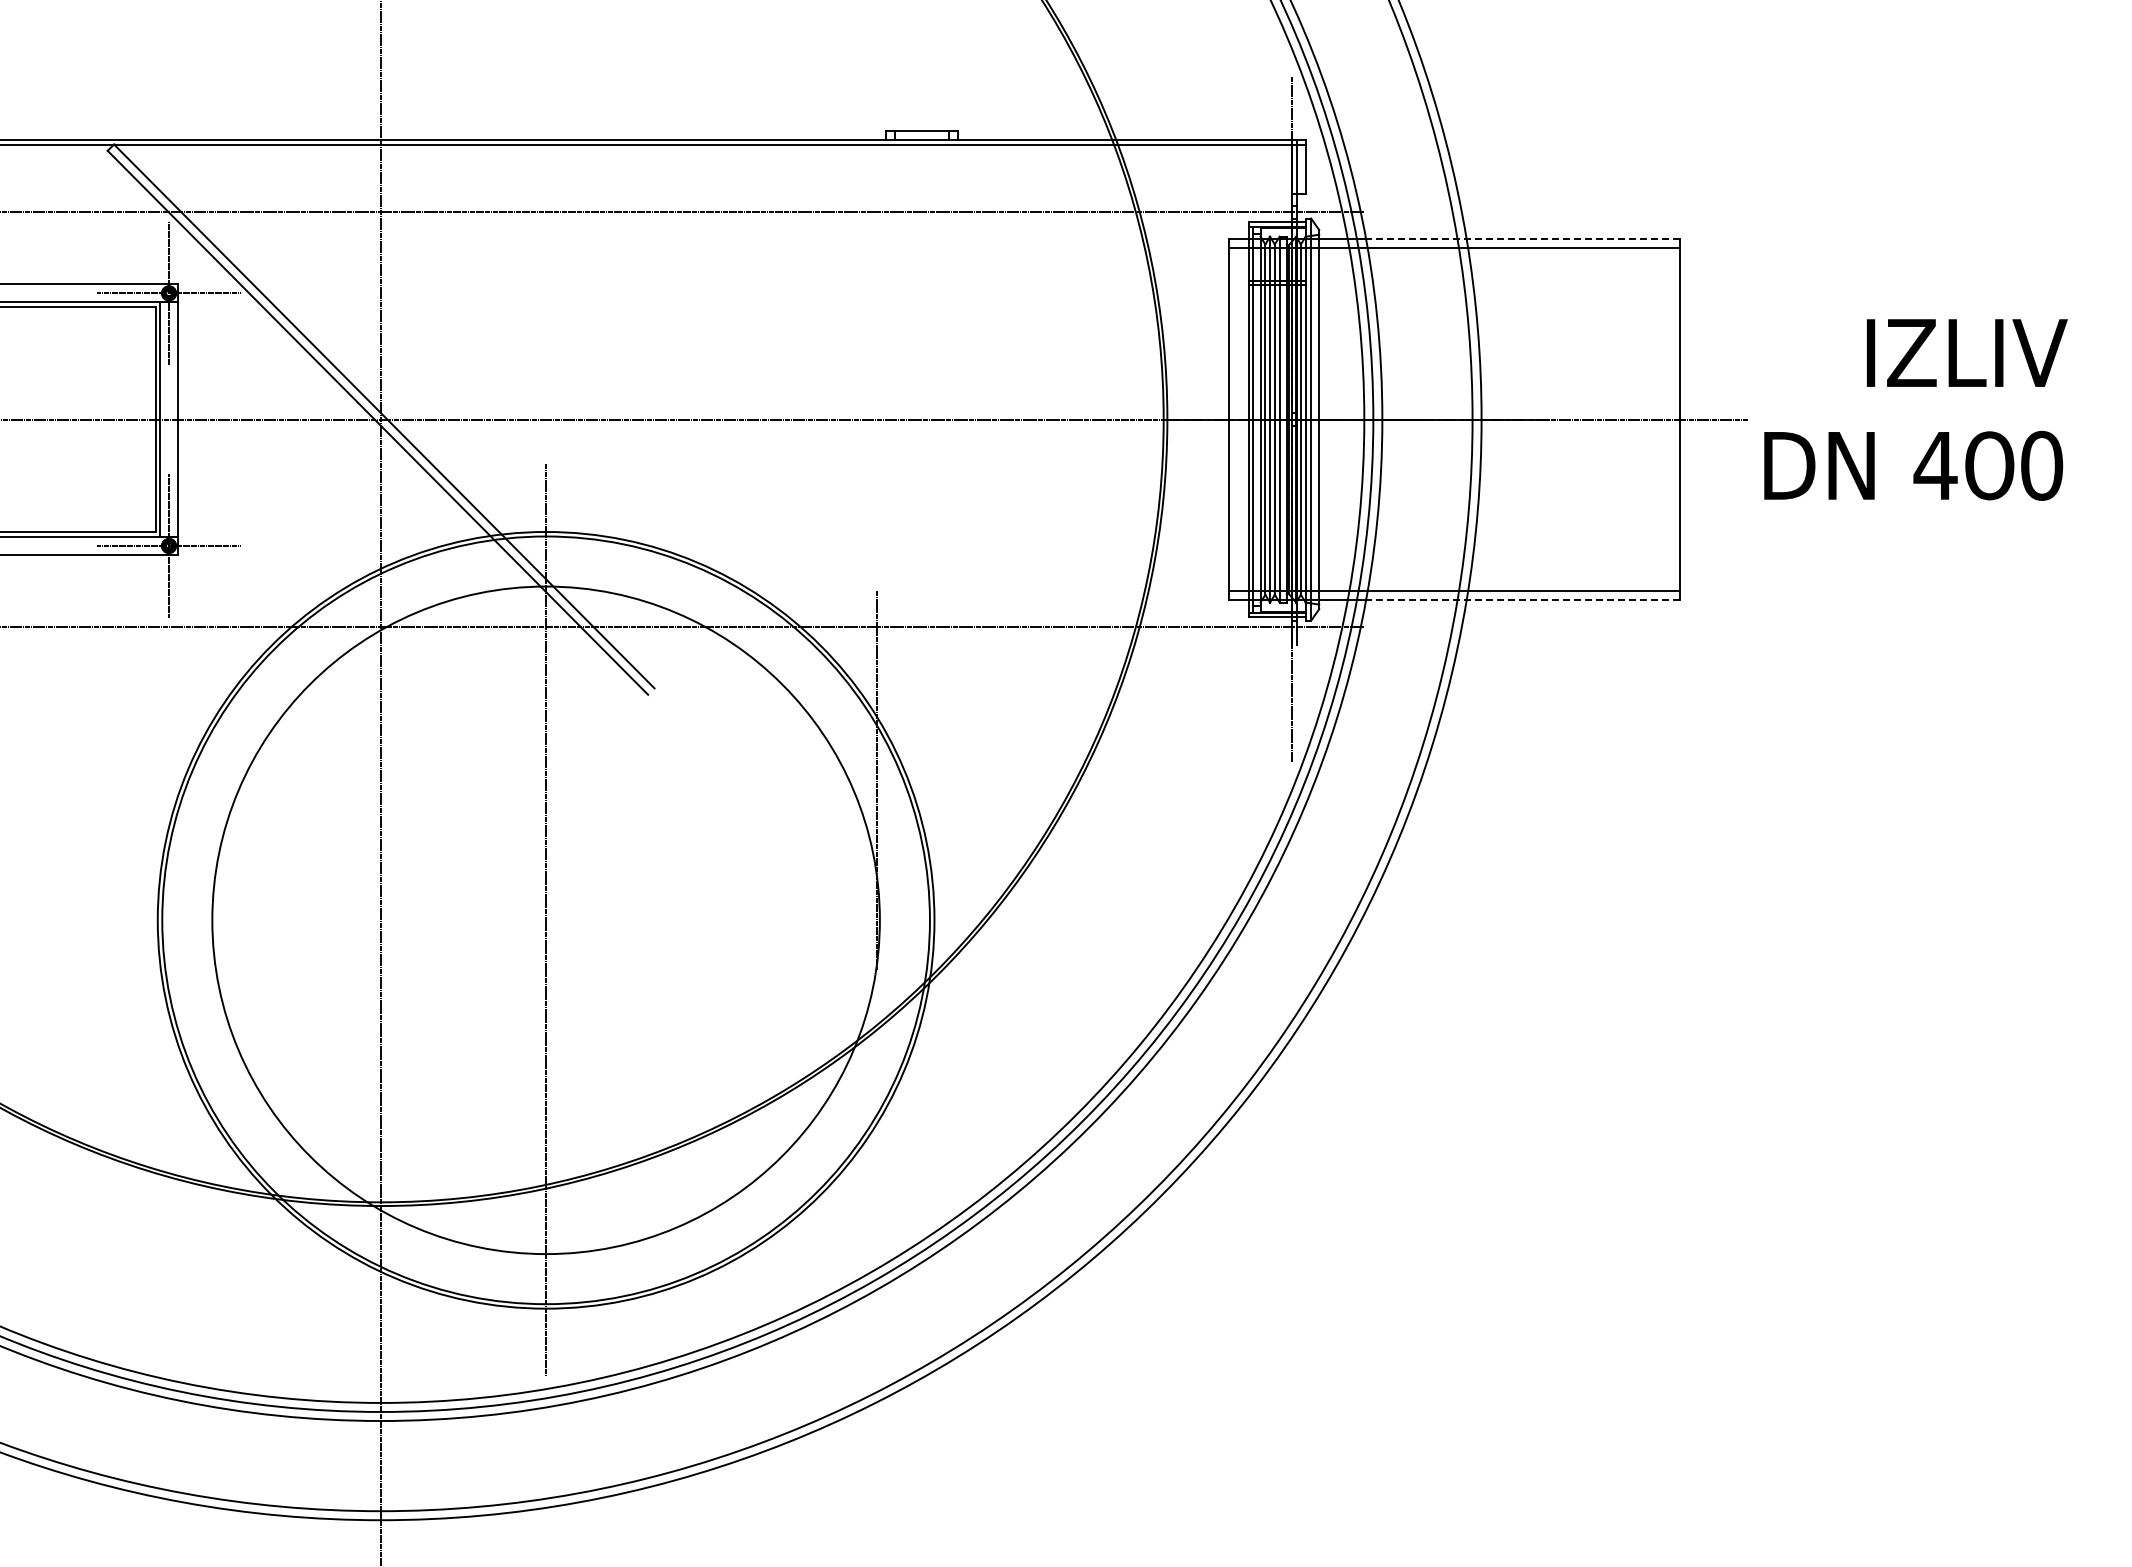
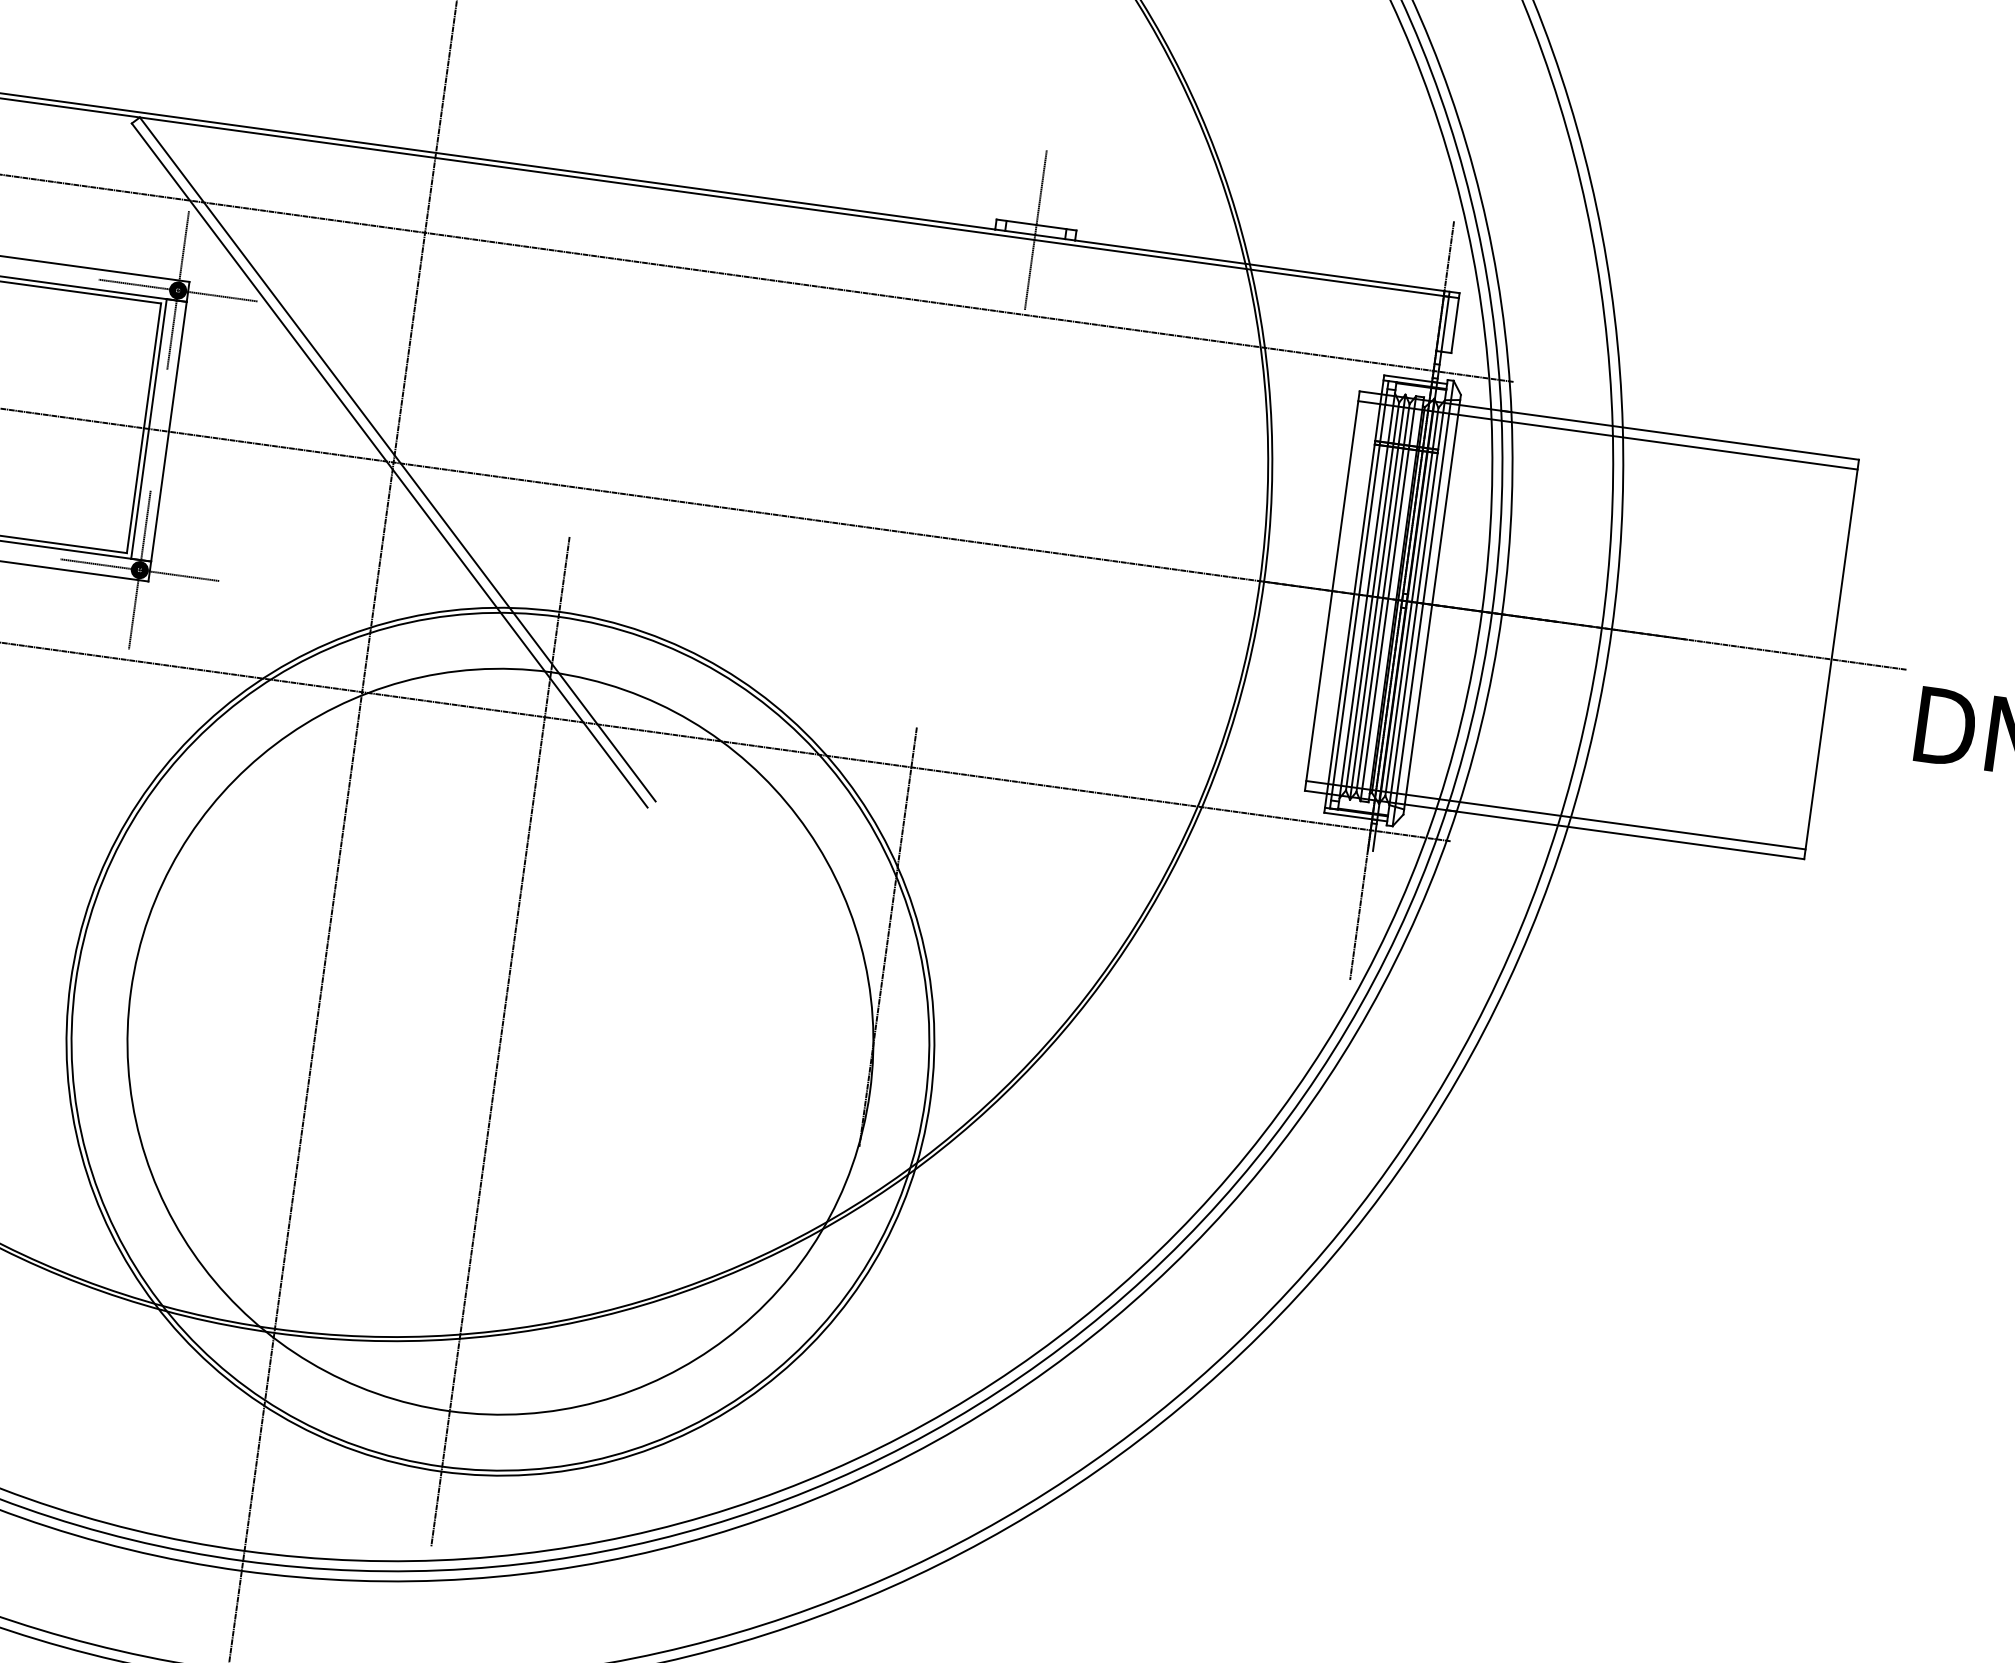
line: (922, 135) -> (1036, 230), added
line: (1522, 239) -> (1684, 436), dashed -> solid
line: (1522, 600) -> (1629, 835), dashed -> solid

